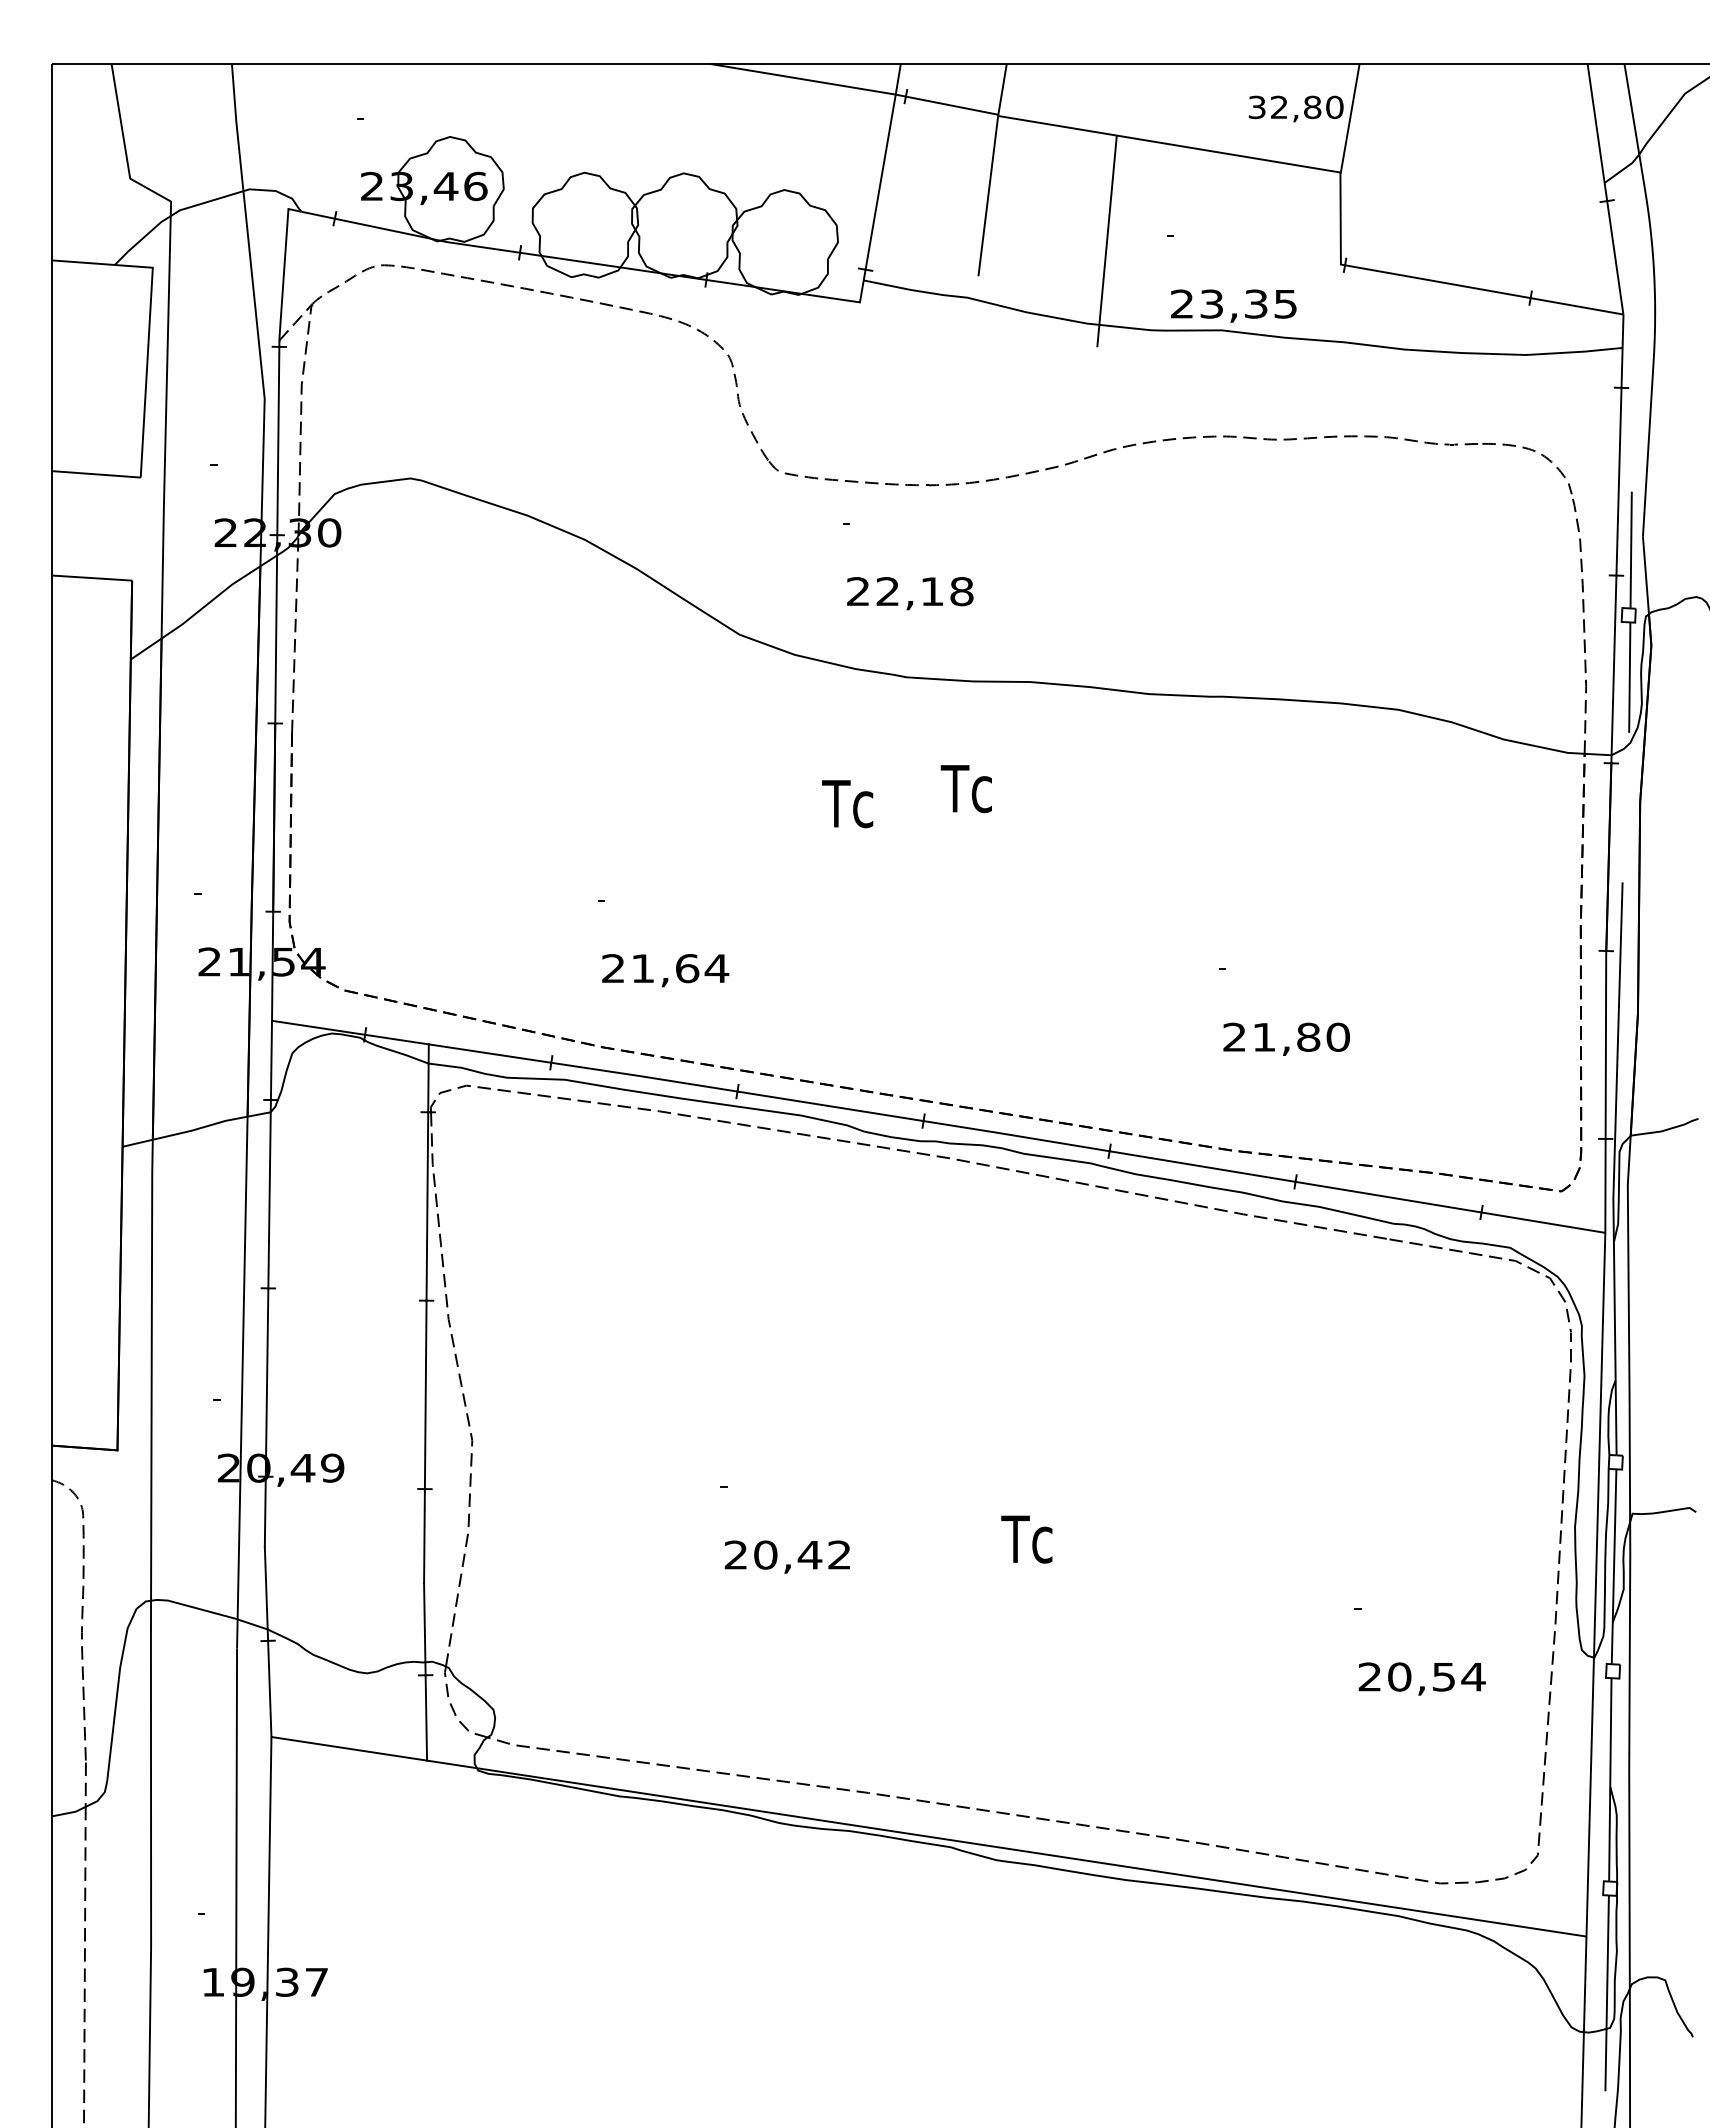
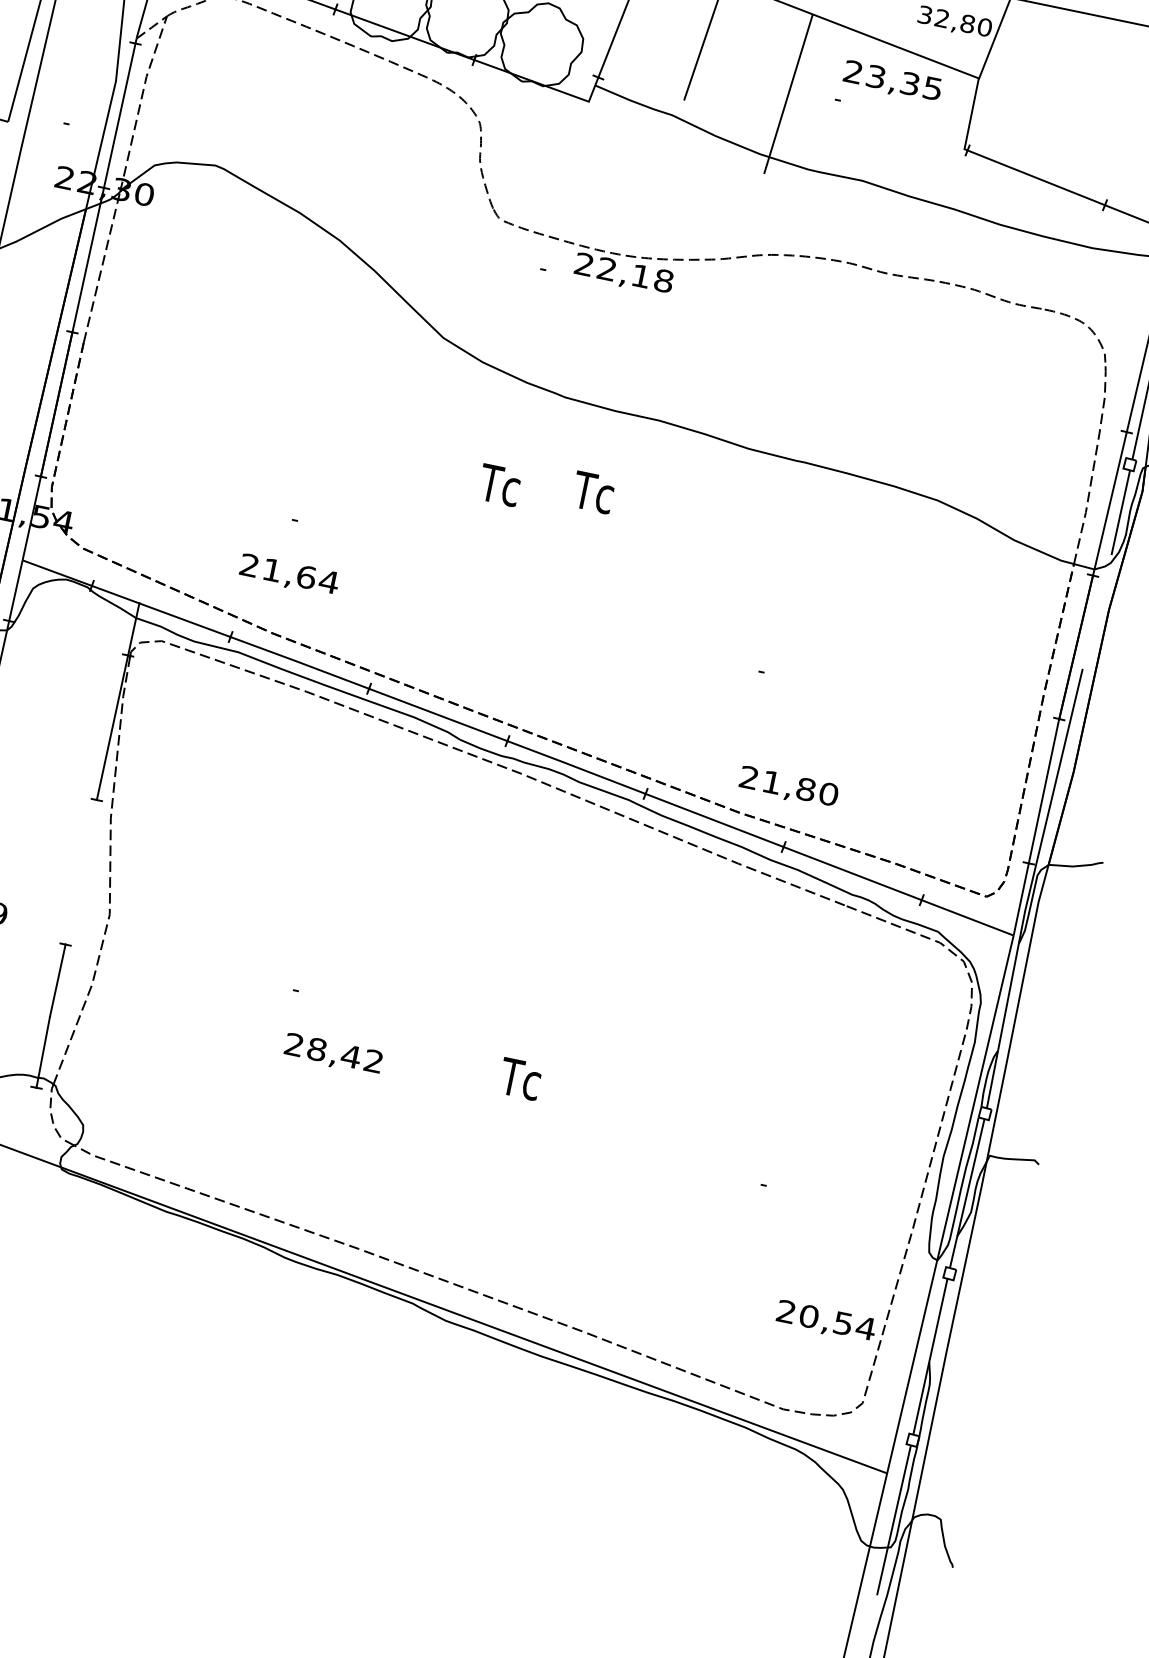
text: (1233, 305) -> (892, 81), moved
text: (910, 593) -> (624, 274), moved
text: (665, 970) -> (289, 575), moved
text: (1286, 1038) -> (788, 786), moved
line: (425, 1394) -> (81, 871), removed
text: (765, 1554) -> (316, 1049), 20,42 -> 28,42
text: (1421, 1678) -> (825, 1321), moved
line: (426, 1717) -> (30, 1120), removed

